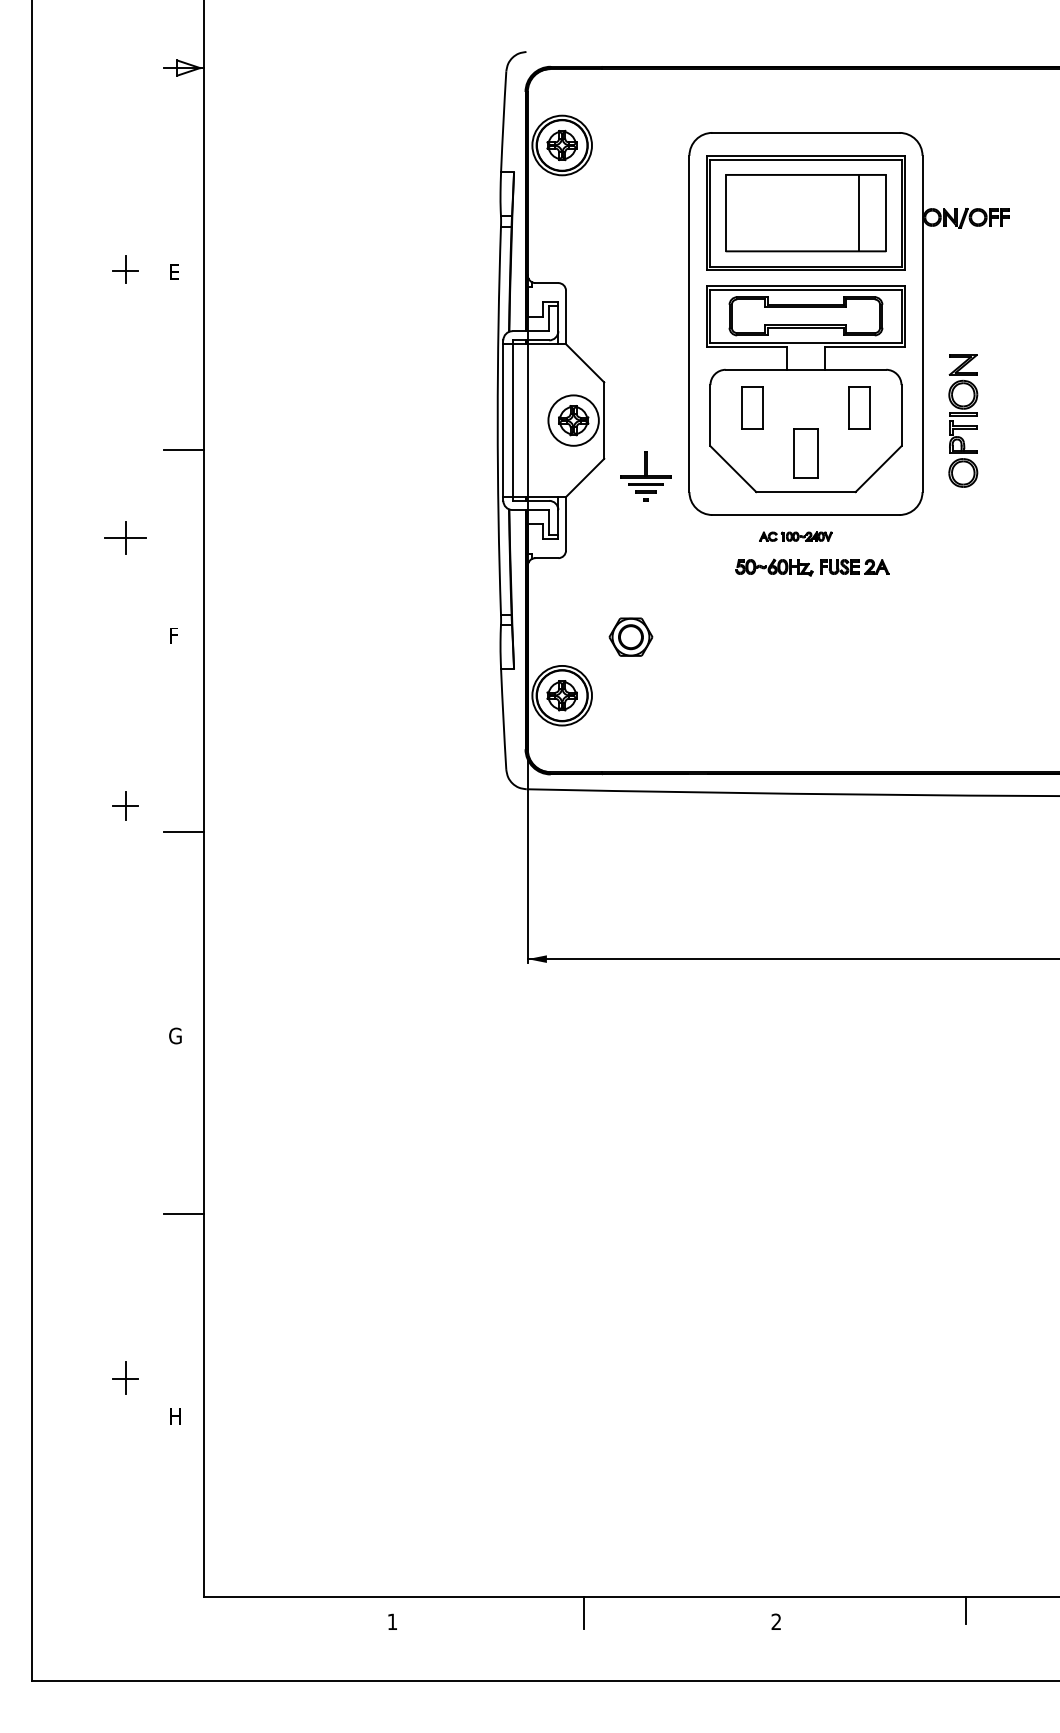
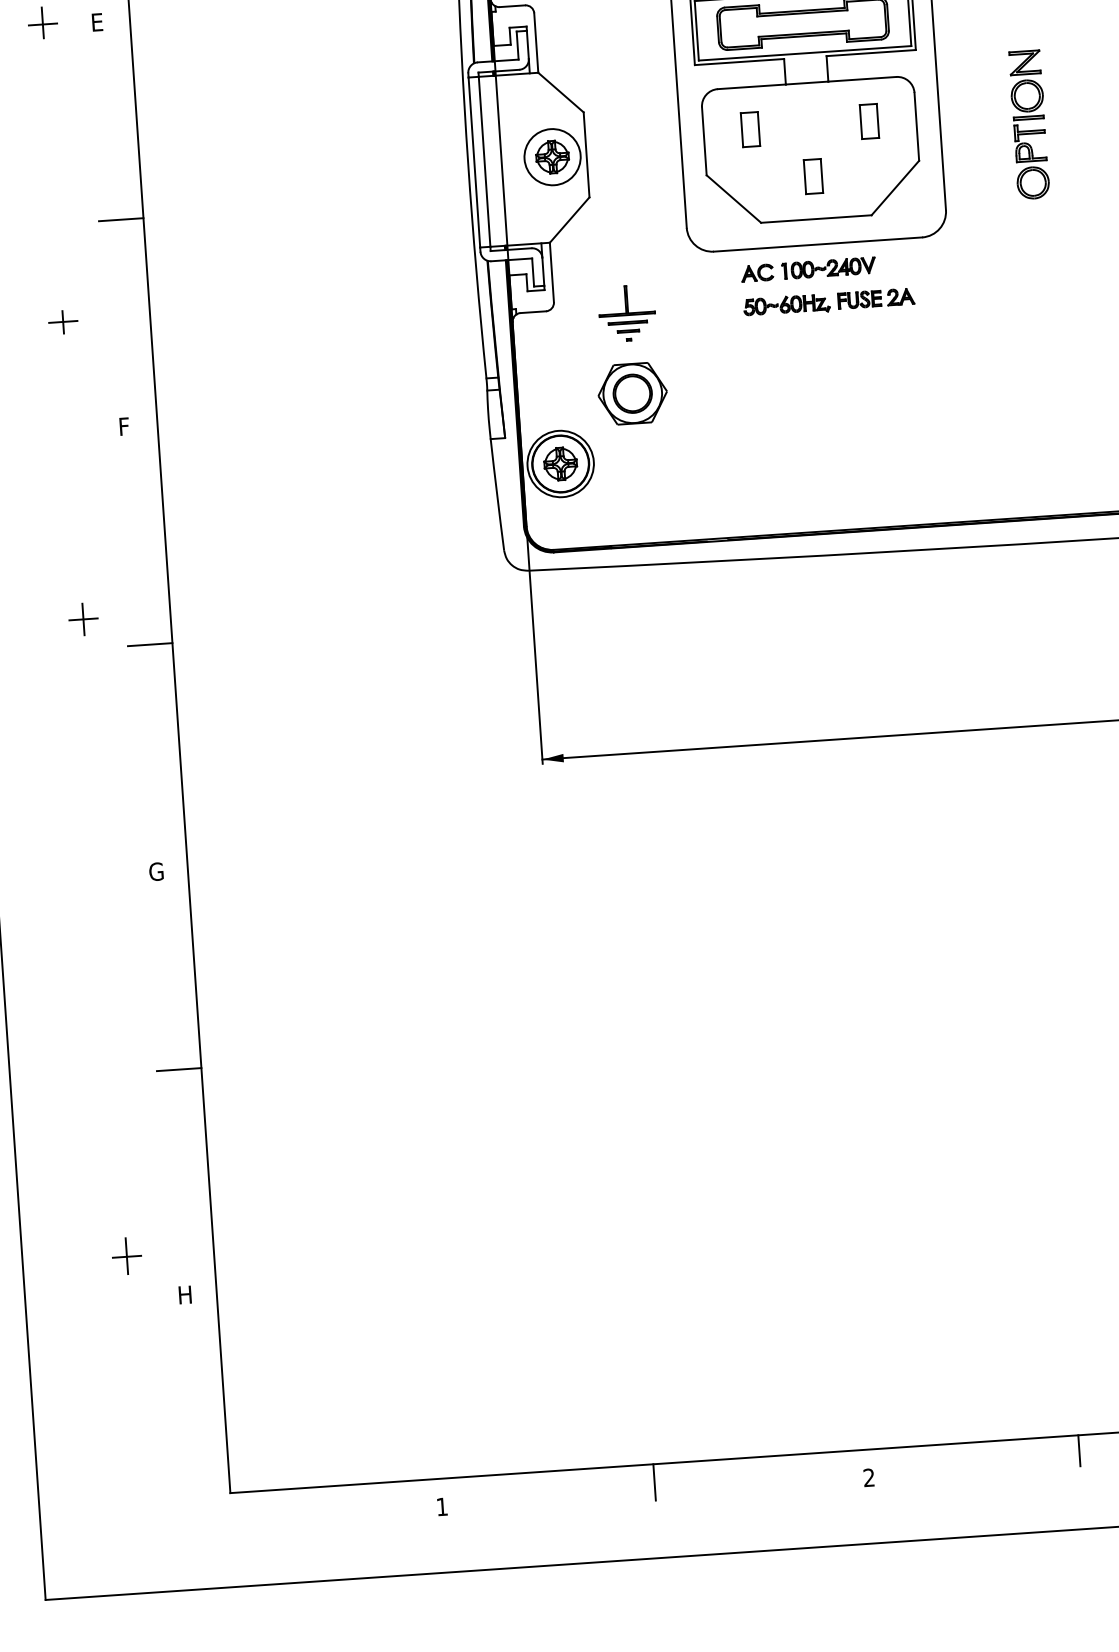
part: (752, 407) -> (750, 129), size x0.71
part: (859, 407) -> (869, 120), size x0.71
part: (963, 420) -> (1029, 124), moved
part: (805, 453) -> (812, 176), size x0.62
part: (645, 476) -> (626, 314), moved
part: (795, 536) -> (808, 269), size x1.67
part: (125, 538) -> (63, 322), size x0.62
part: (630, 636) -> (632, 392), size x1.43

